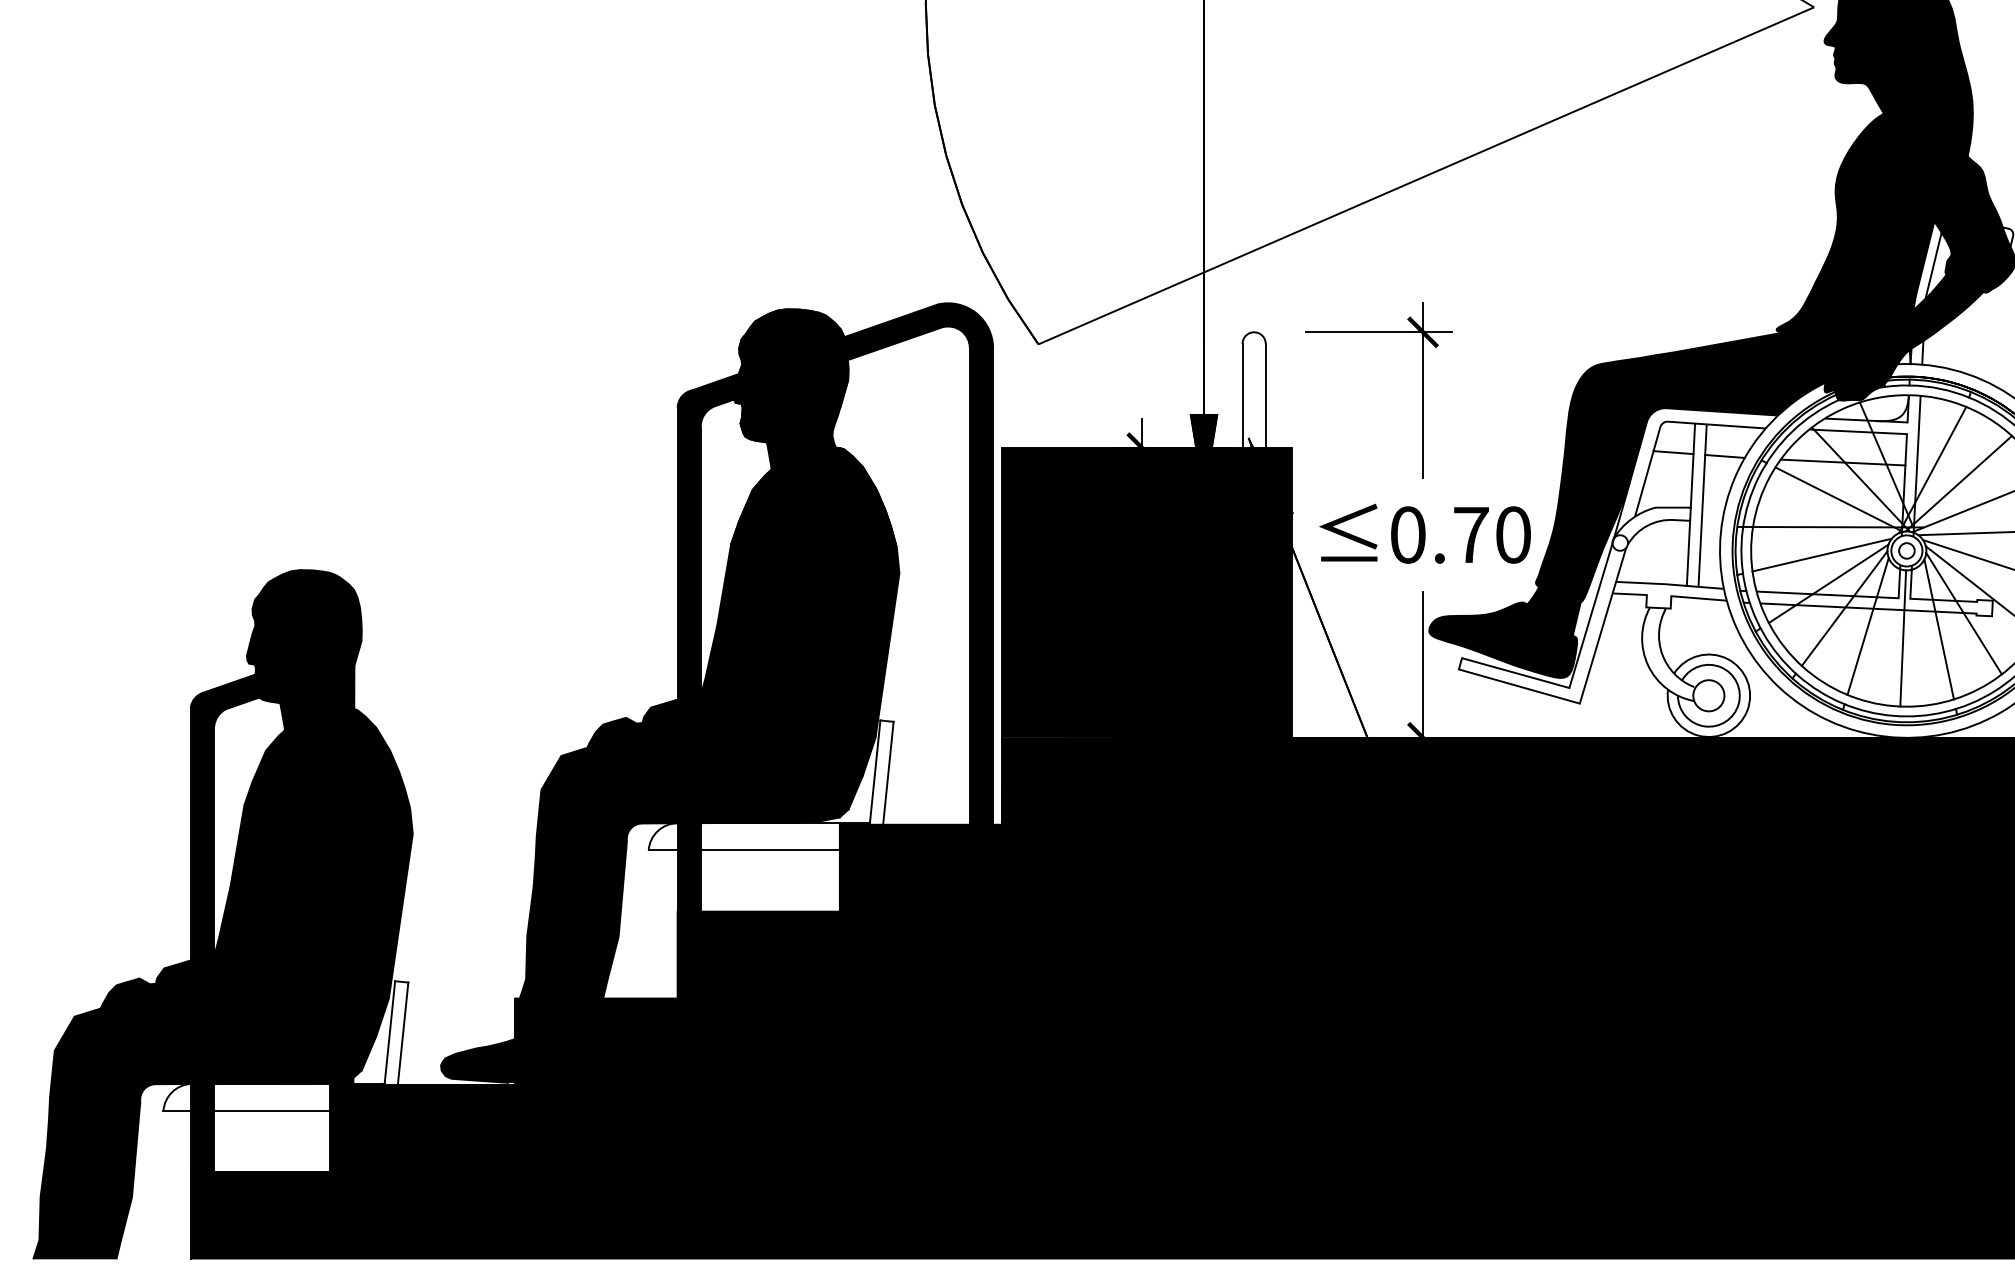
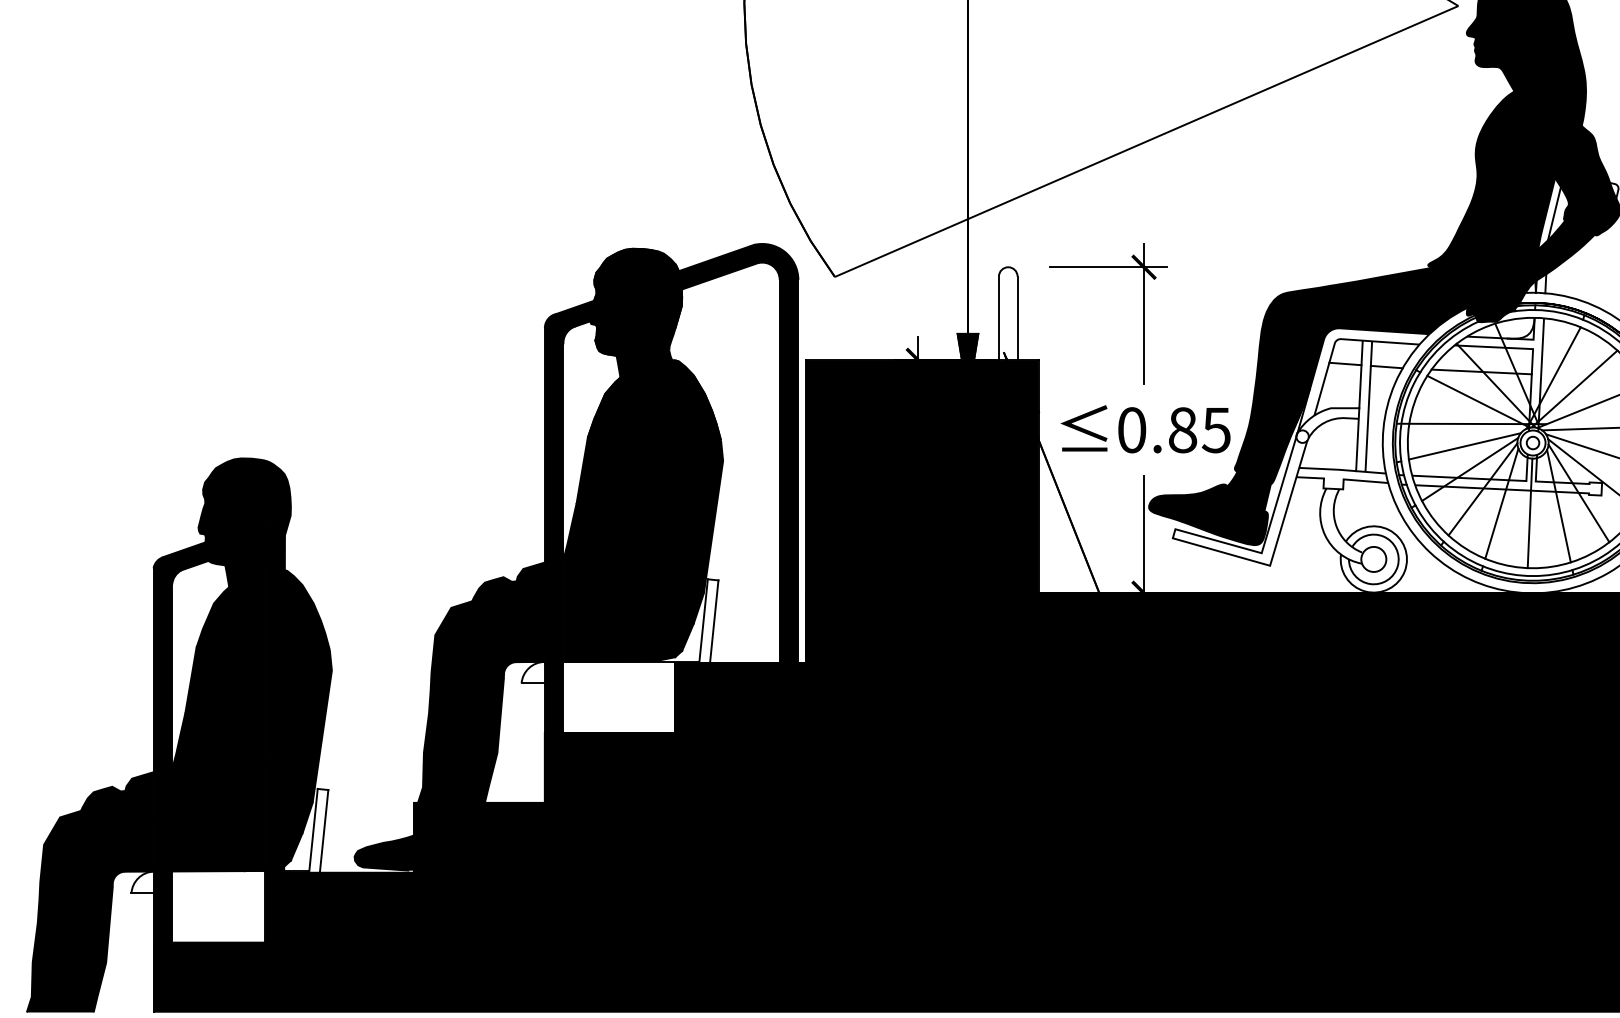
text: (1492, 534) -> (1199, 429), 0.70 -> 0.85
line: (769, 849) -> (618, 683), removed
line: (272, 1110) -> (219, 892), removed

